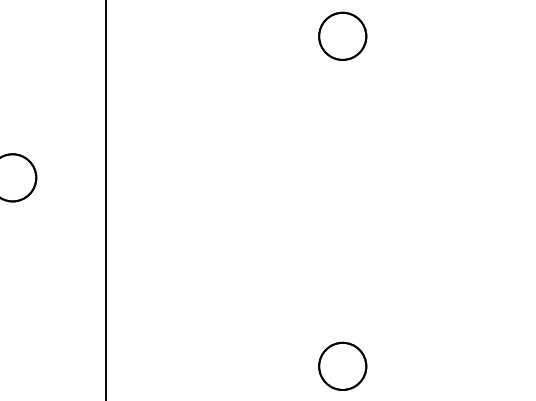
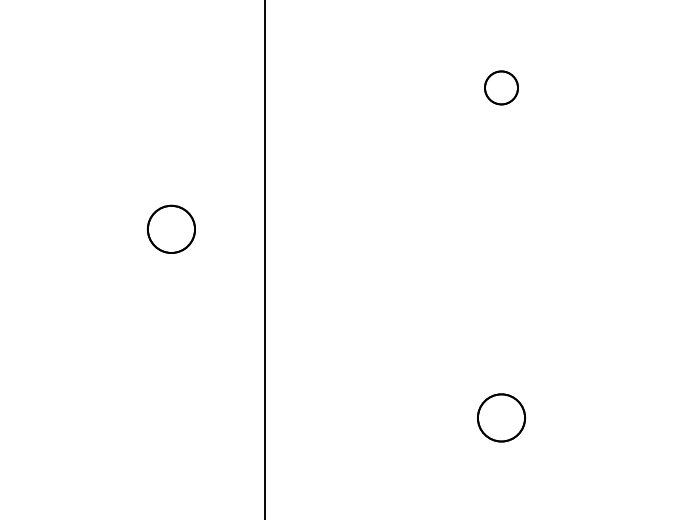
part: (342, 35) -> (501, 87), size x0.7

